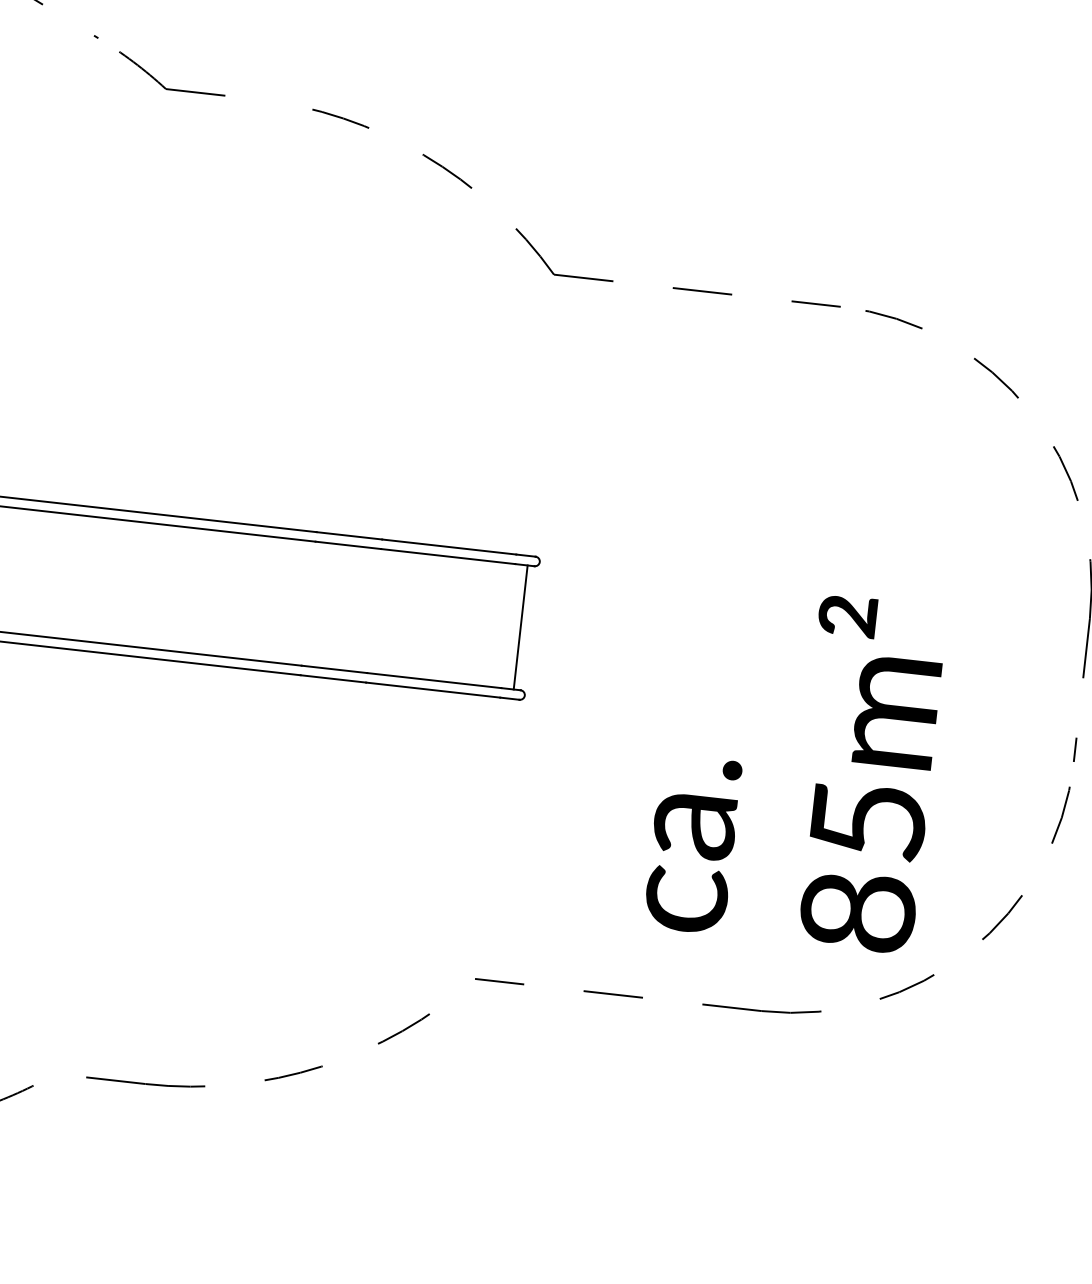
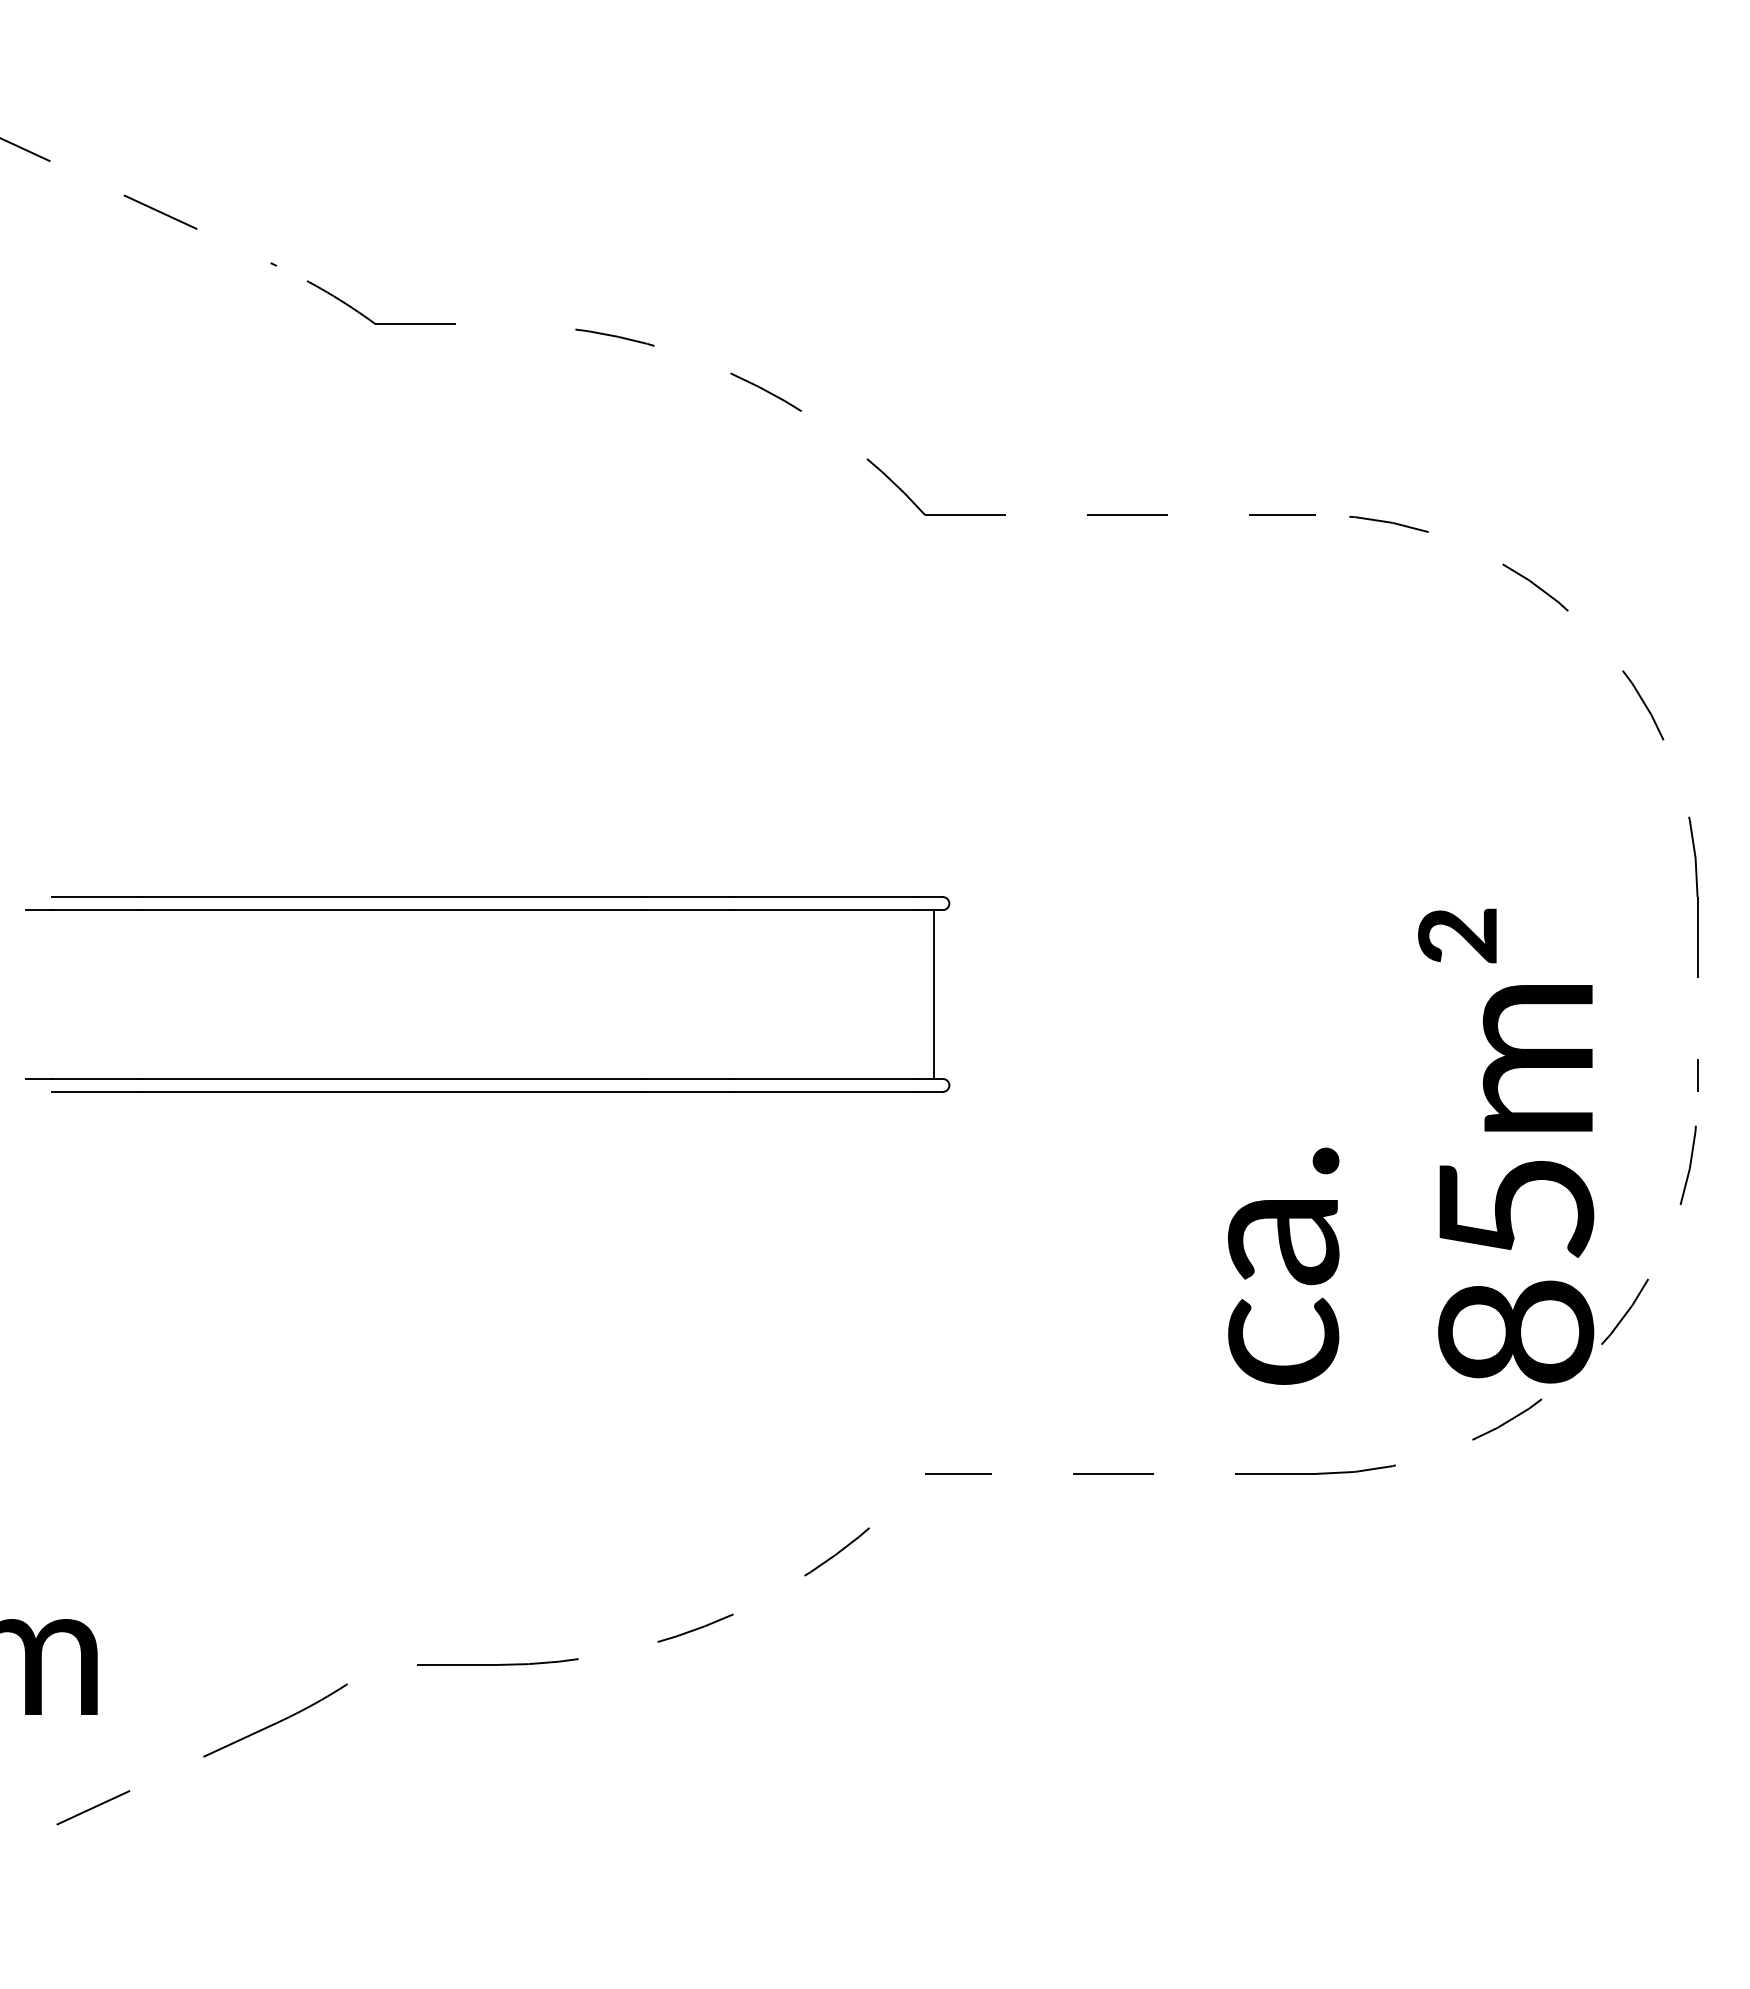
text: (796, 767) -> (1411, 1146), moved

